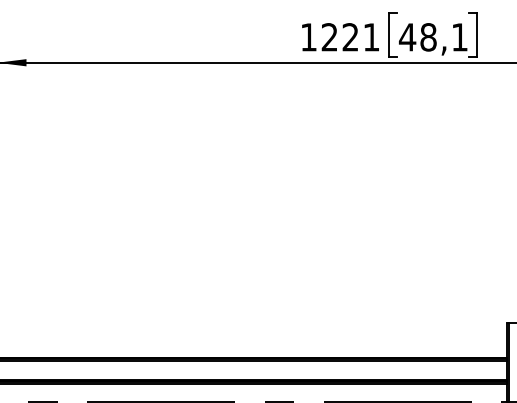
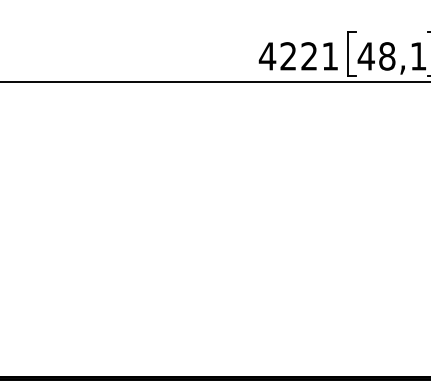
text: (308, 37) -> (267, 56), 1221 -> 4221

